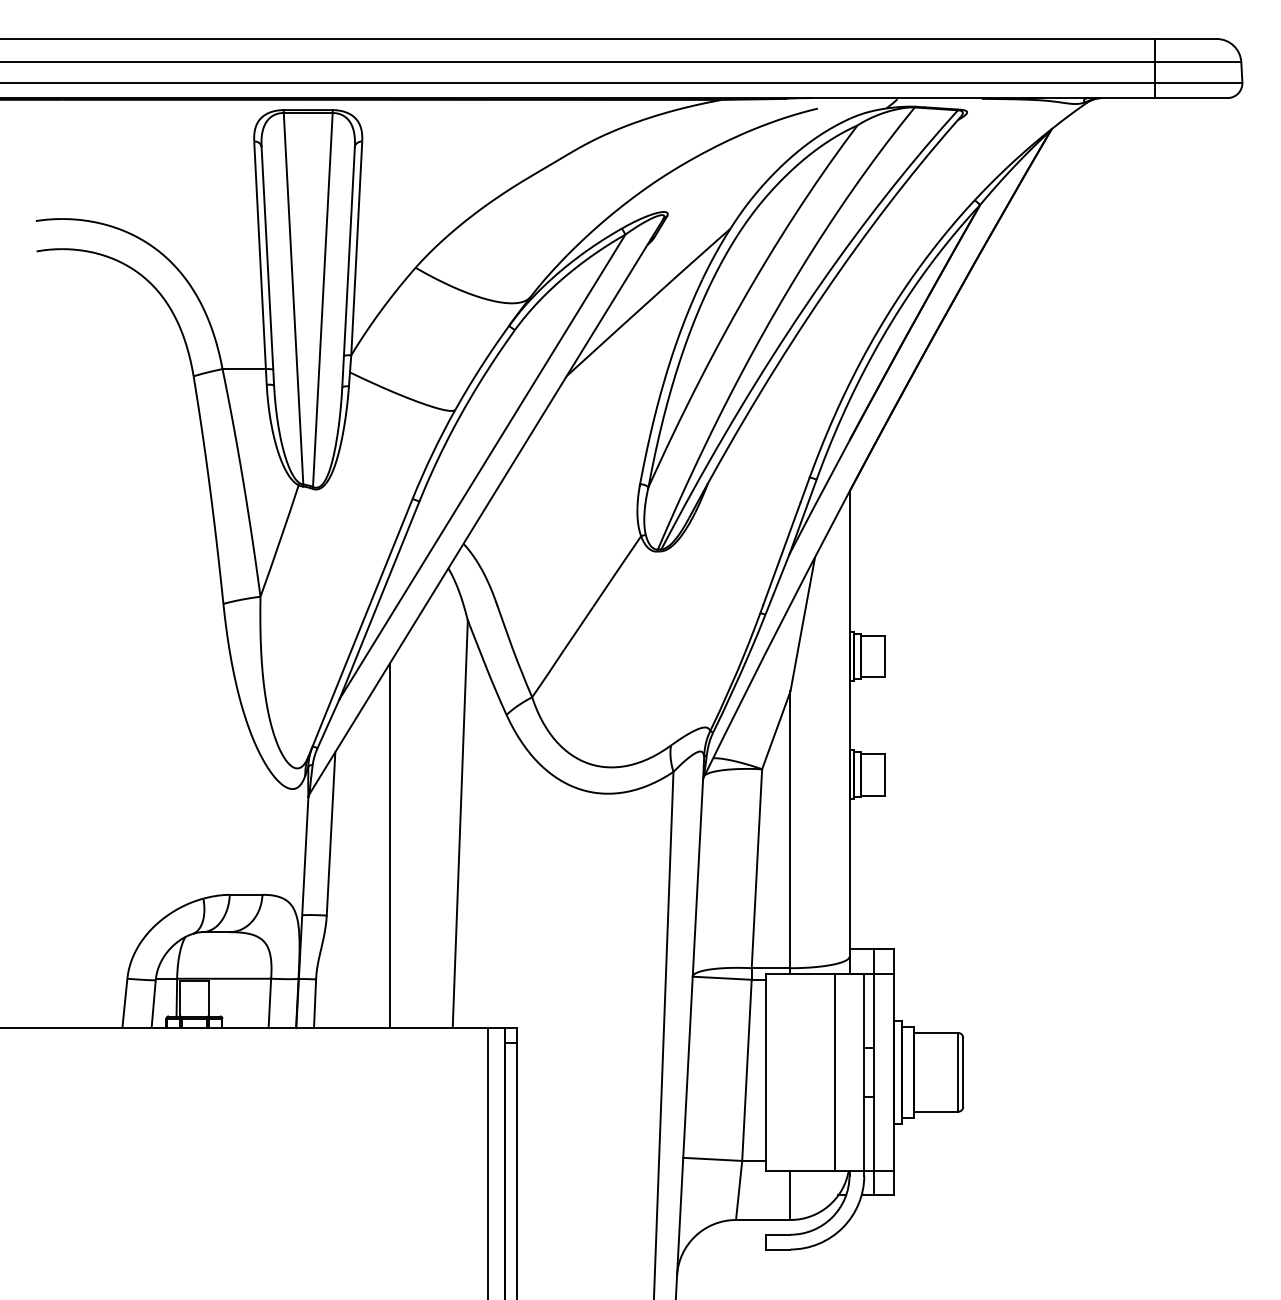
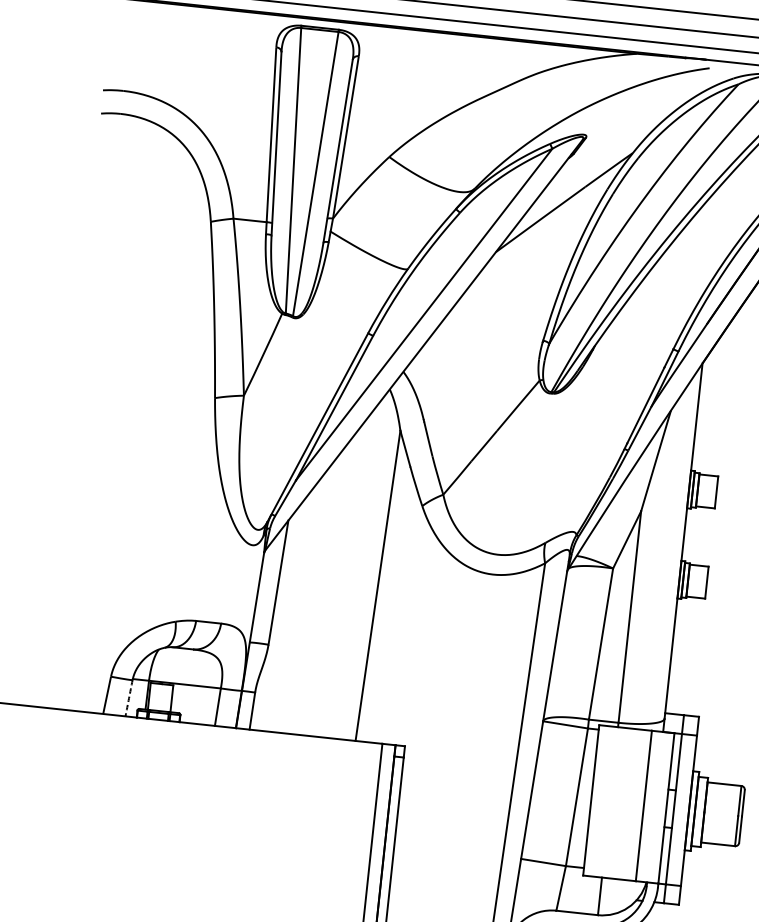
line: (389, 845) -> (322, 596), removed
arc: (153, 1004) -> (128, 698), solid -> dashed

